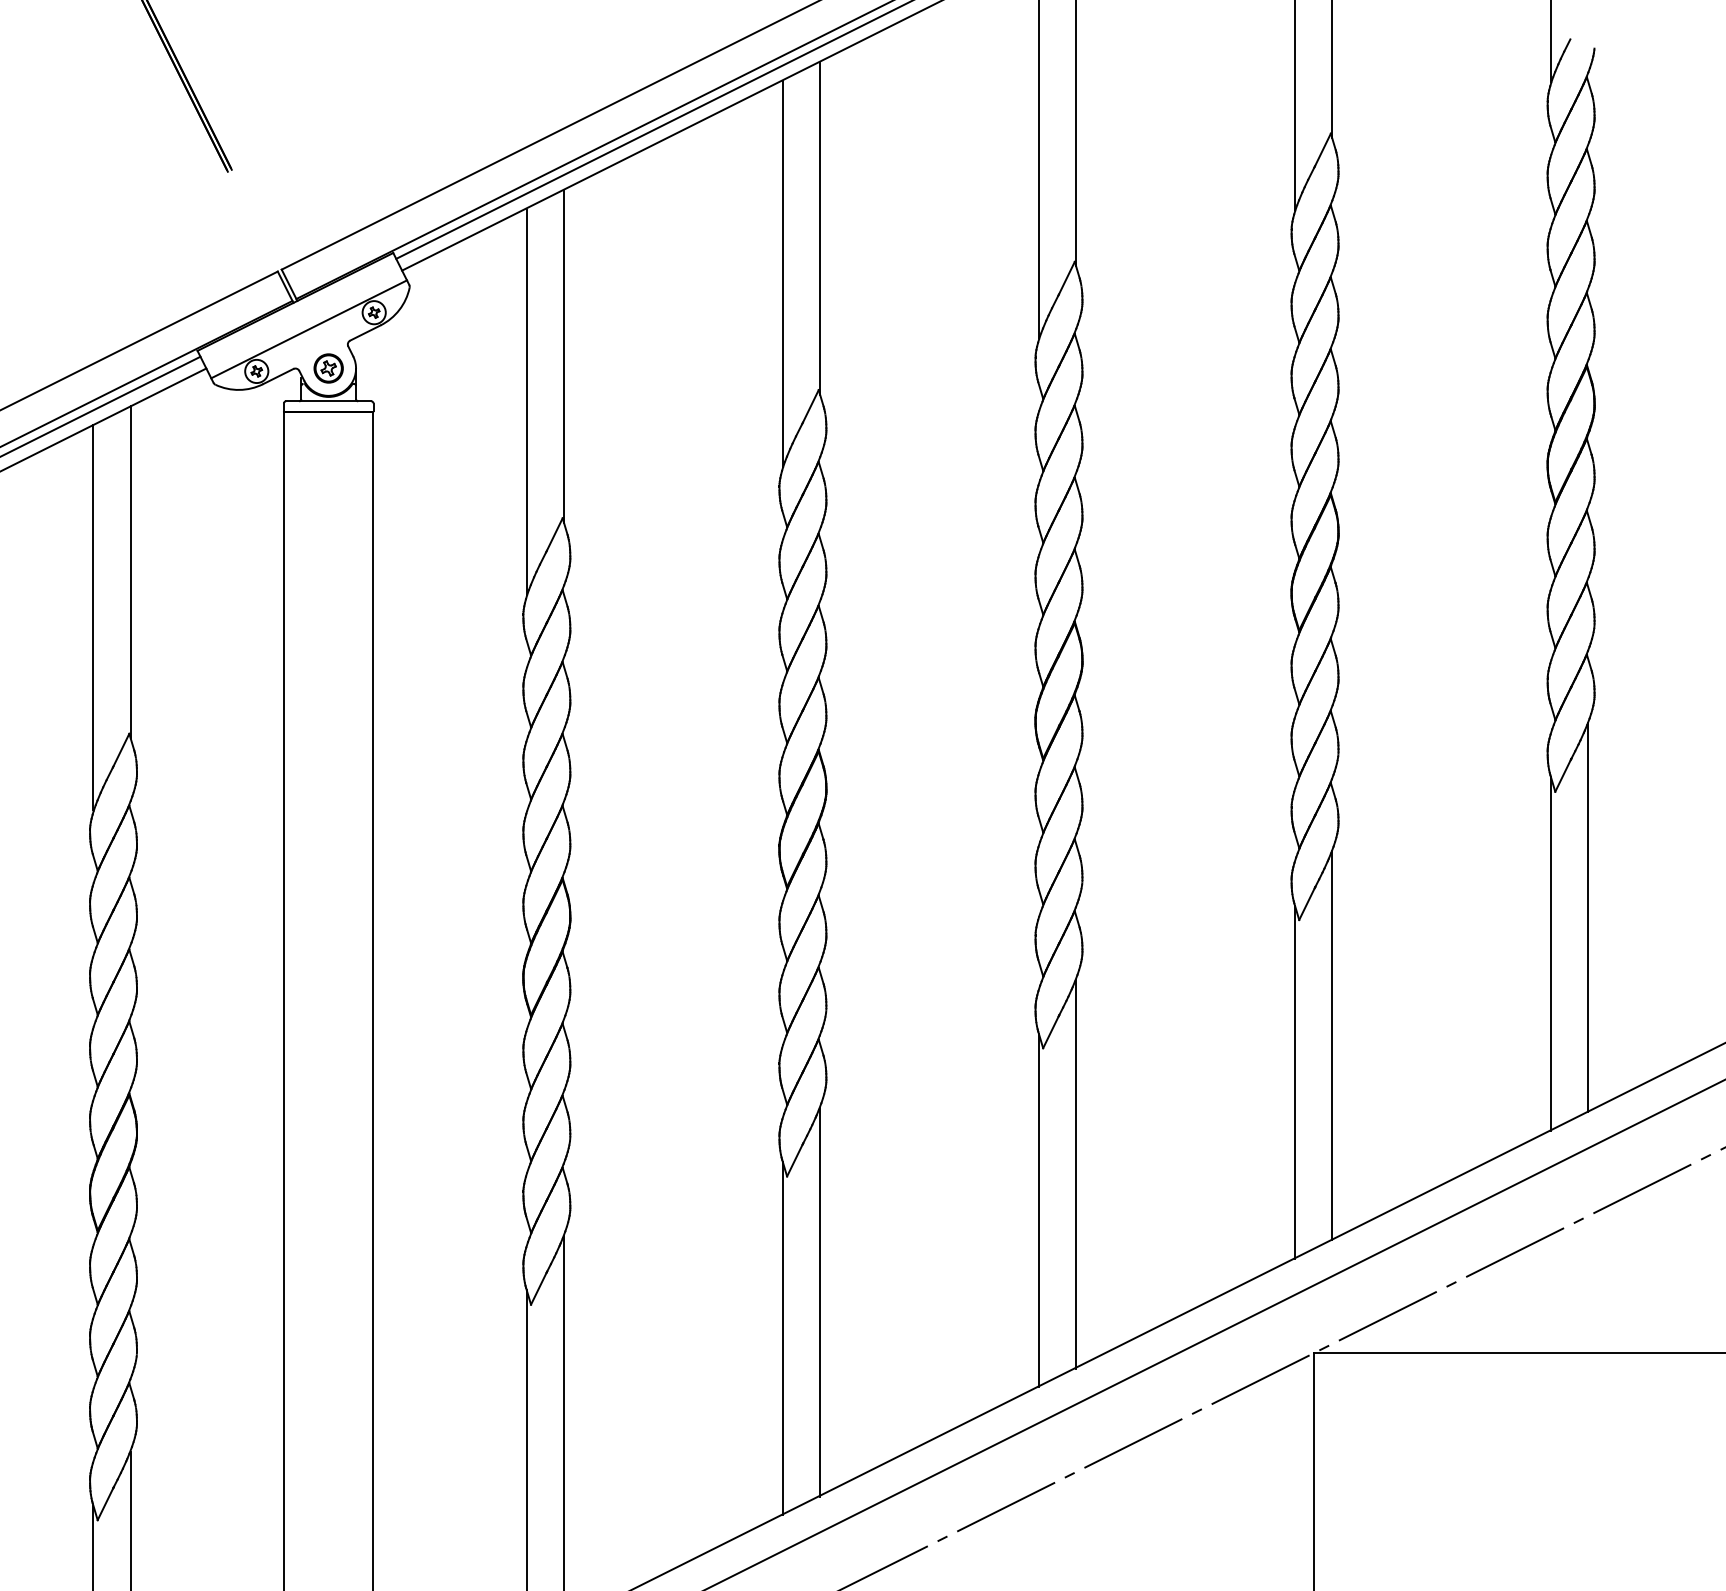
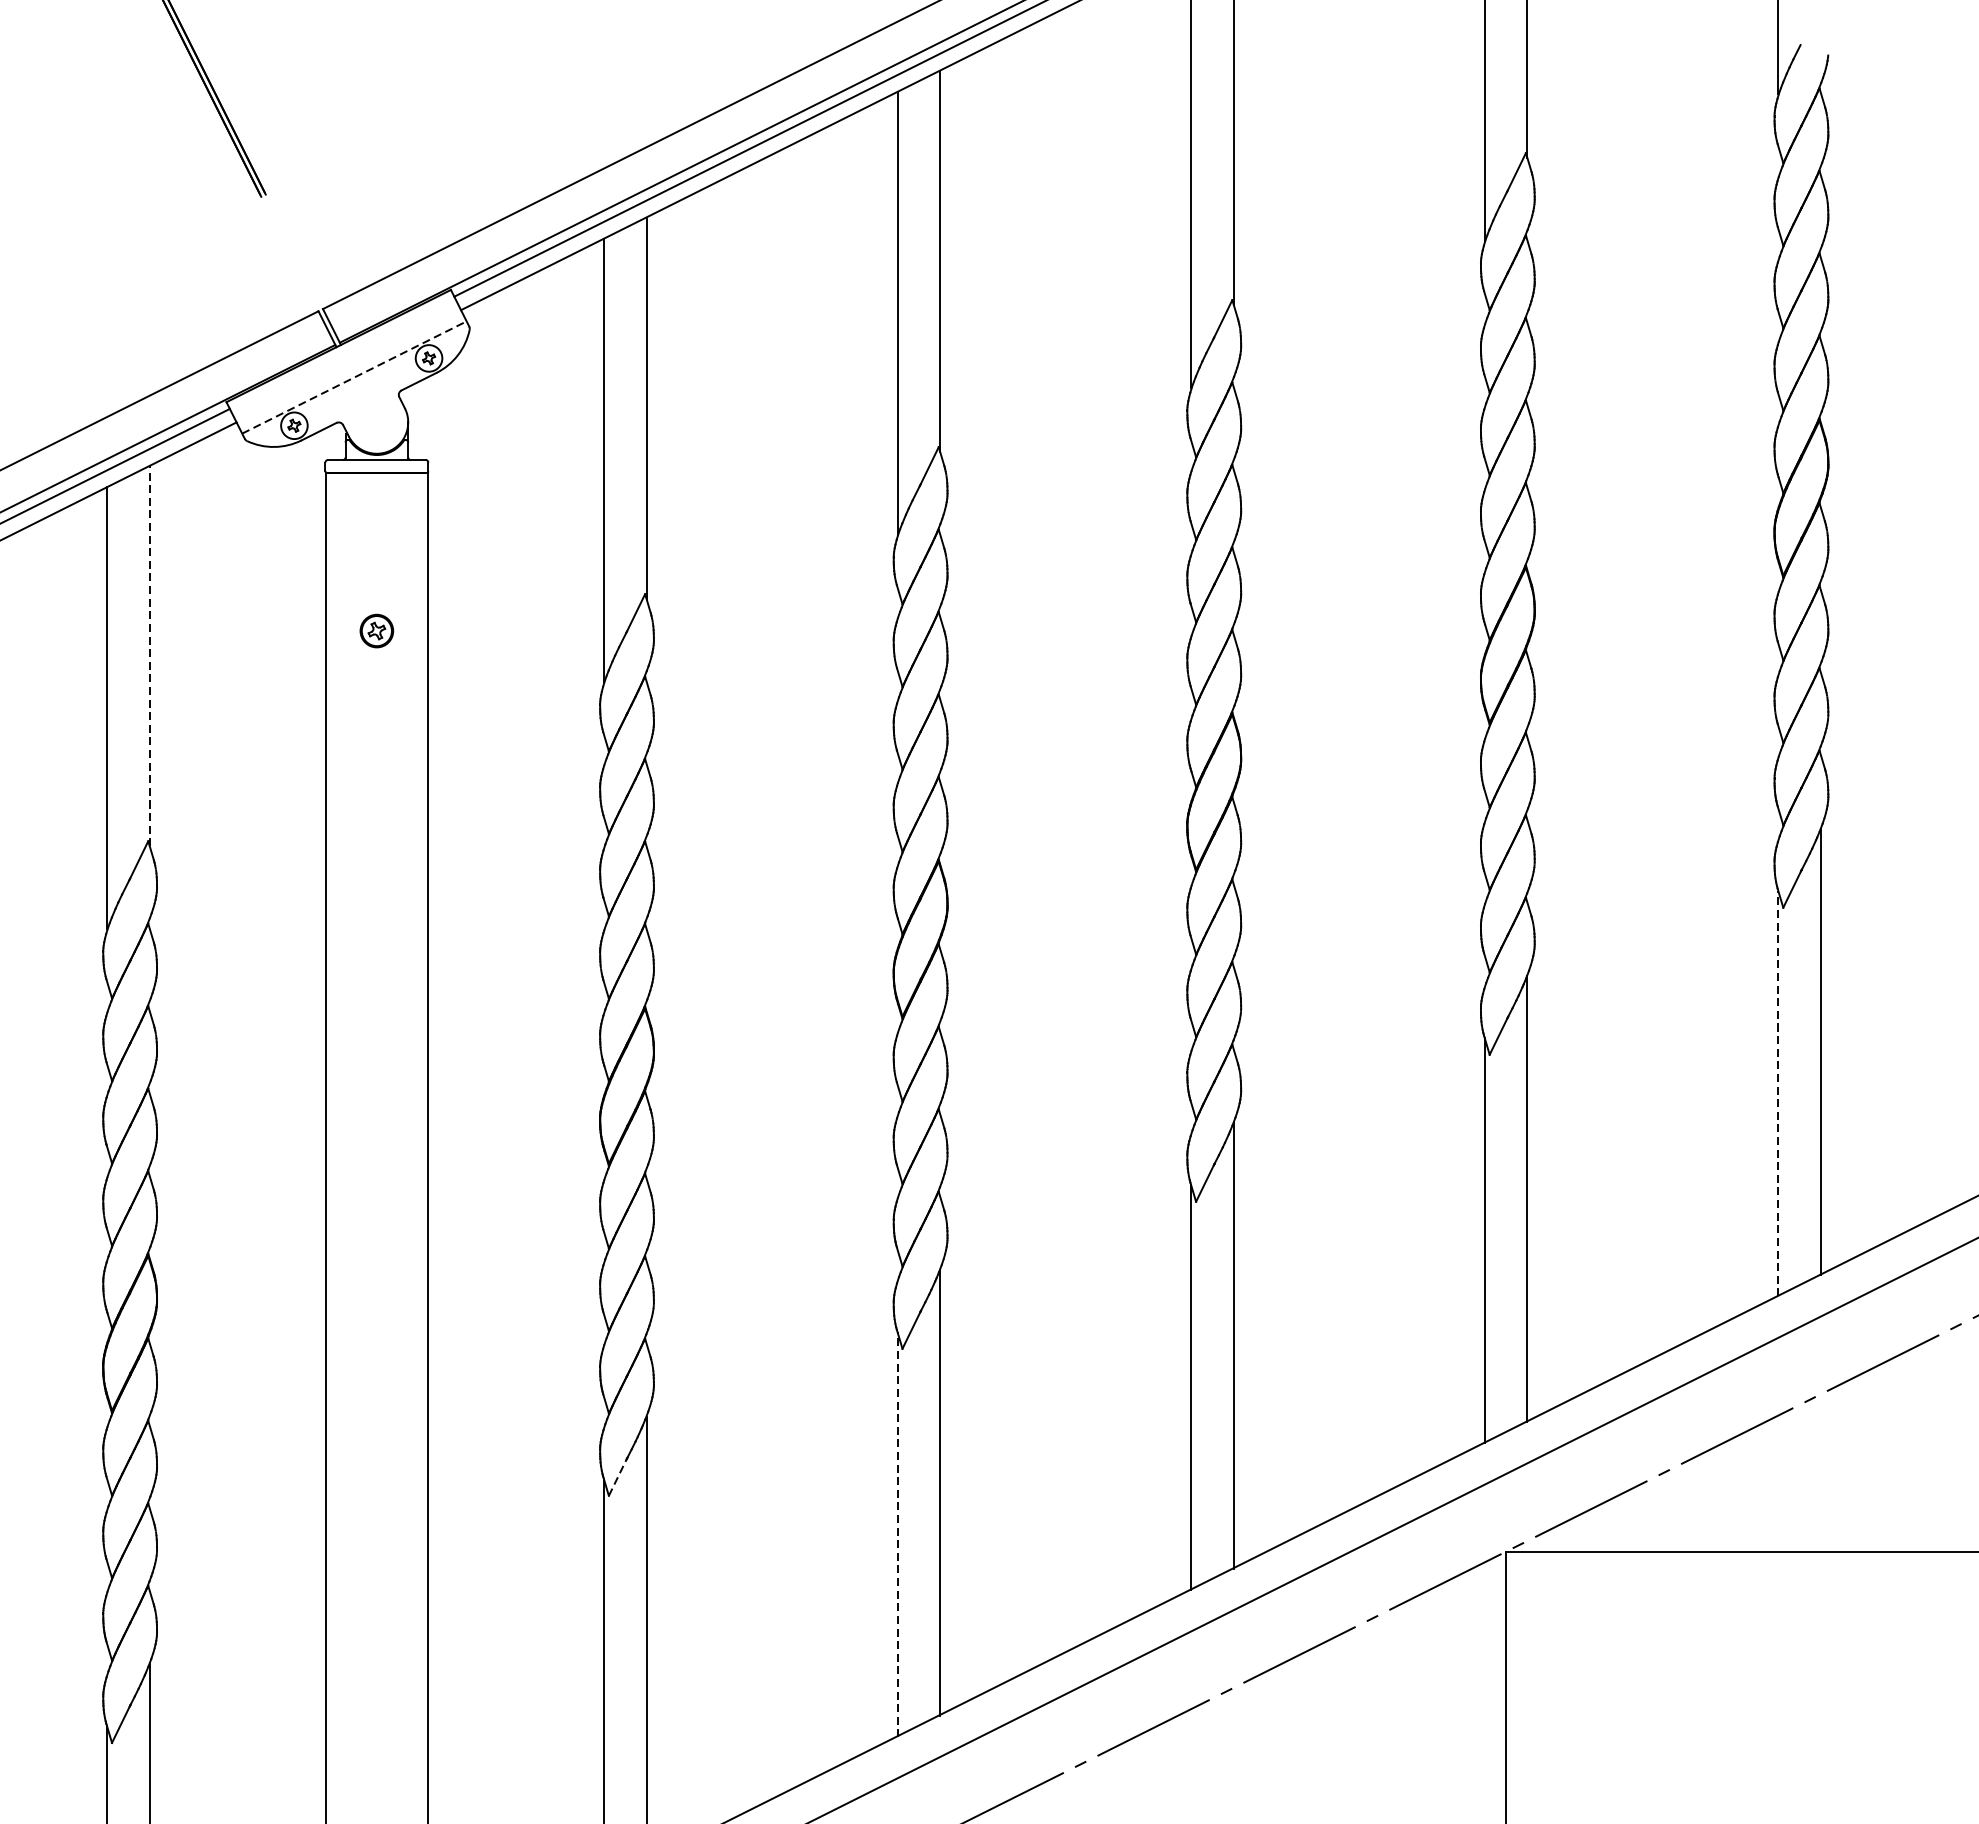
line: (309, 329) -> (354, 377), solid -> dashed
part: (328, 368) -> (376, 631), moved
line: (130, 572) -> (149, 656), solid -> dashed
line: (1551, 954) -> (1778, 1094), solid -> dashed
line: (539, 1288) -> (618, 1477), solid -> dashed
line: (782, 1338) -> (897, 1534), solid -> dashed

